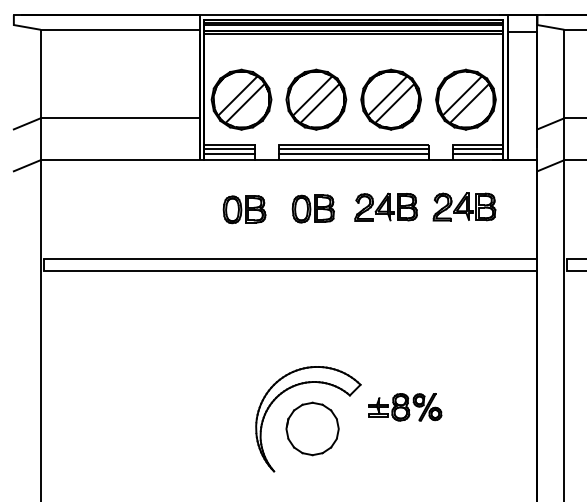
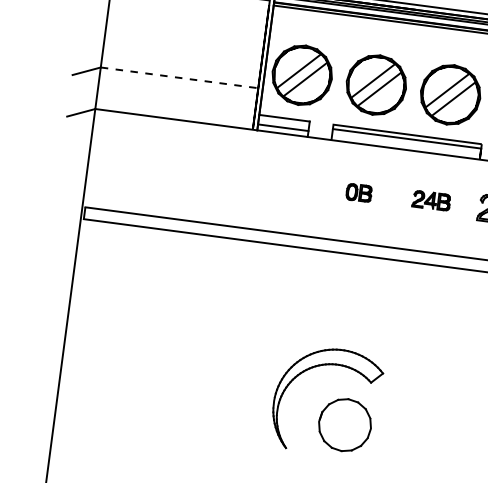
line: (120, 118) -> (179, 78), solid -> dashed
line: (229, 149) -> (283, 123), removed
line: (353, 154) -> (406, 144), removed
part: (385, 206) -> (431, 199), size x0.6
part: (312, 208) -> (358, 192), size x0.6
part: (244, 209) -> (290, 184), removed
part: (405, 407) -> (424, 401), removed
part: (312, 428) -> (344, 424), moved

